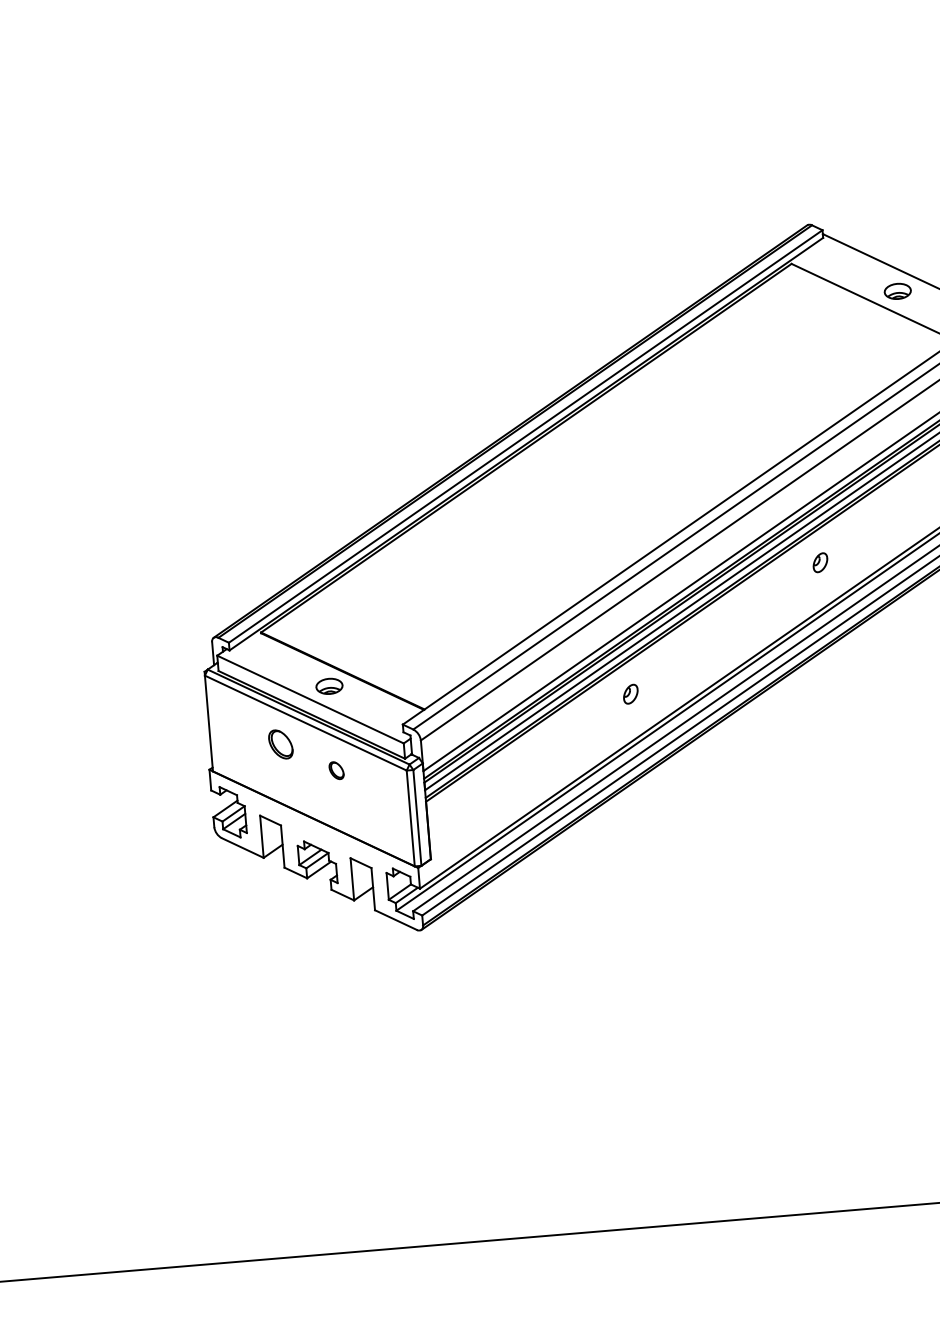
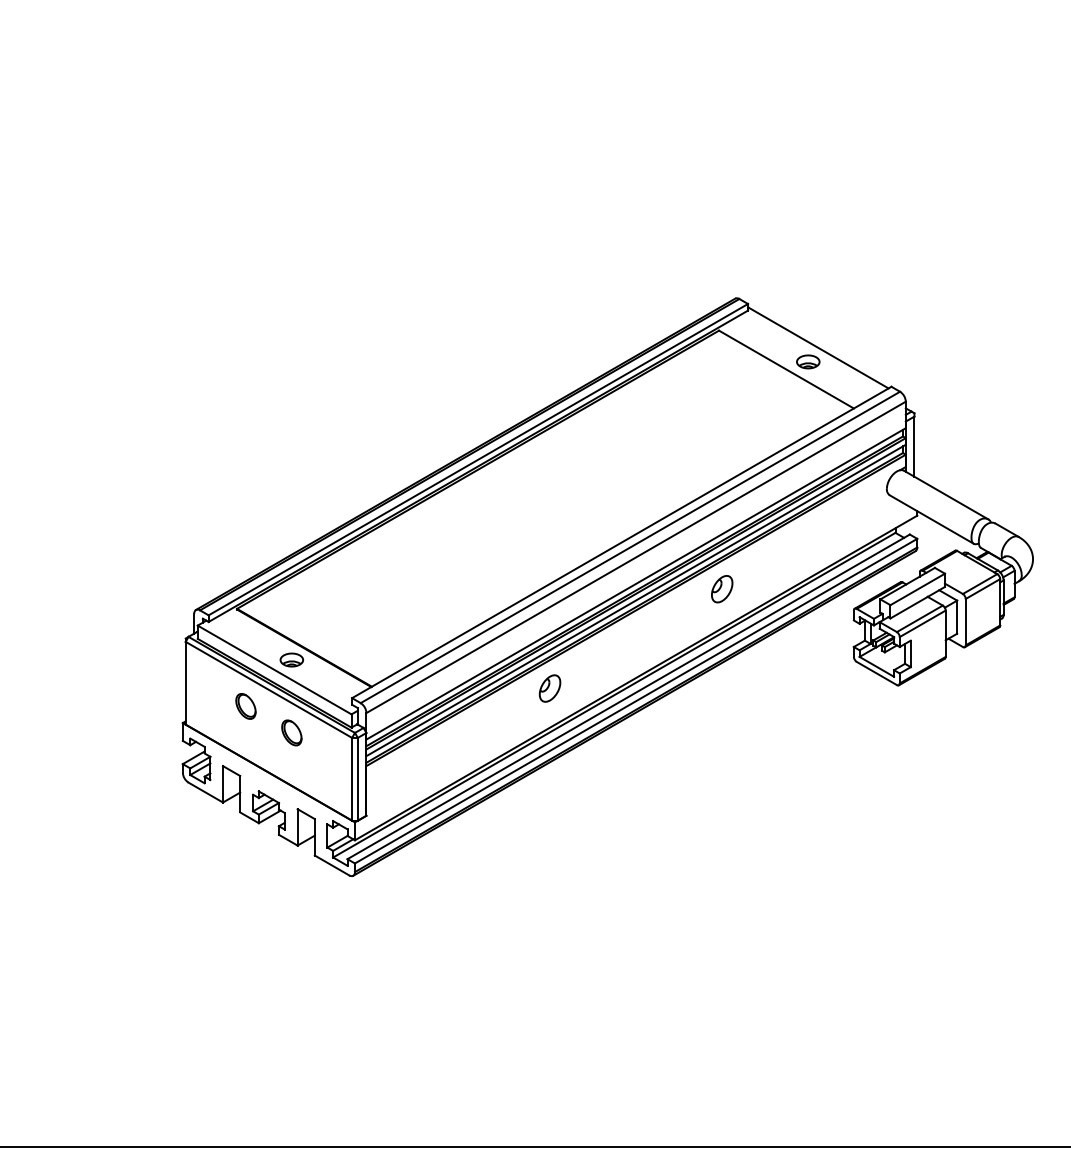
part: (820, 562) -> (722, 589), size x1.67
part: (630, 694) -> (549, 688), size x1.67
part: (336, 770) -> (291, 732), size x1.67

